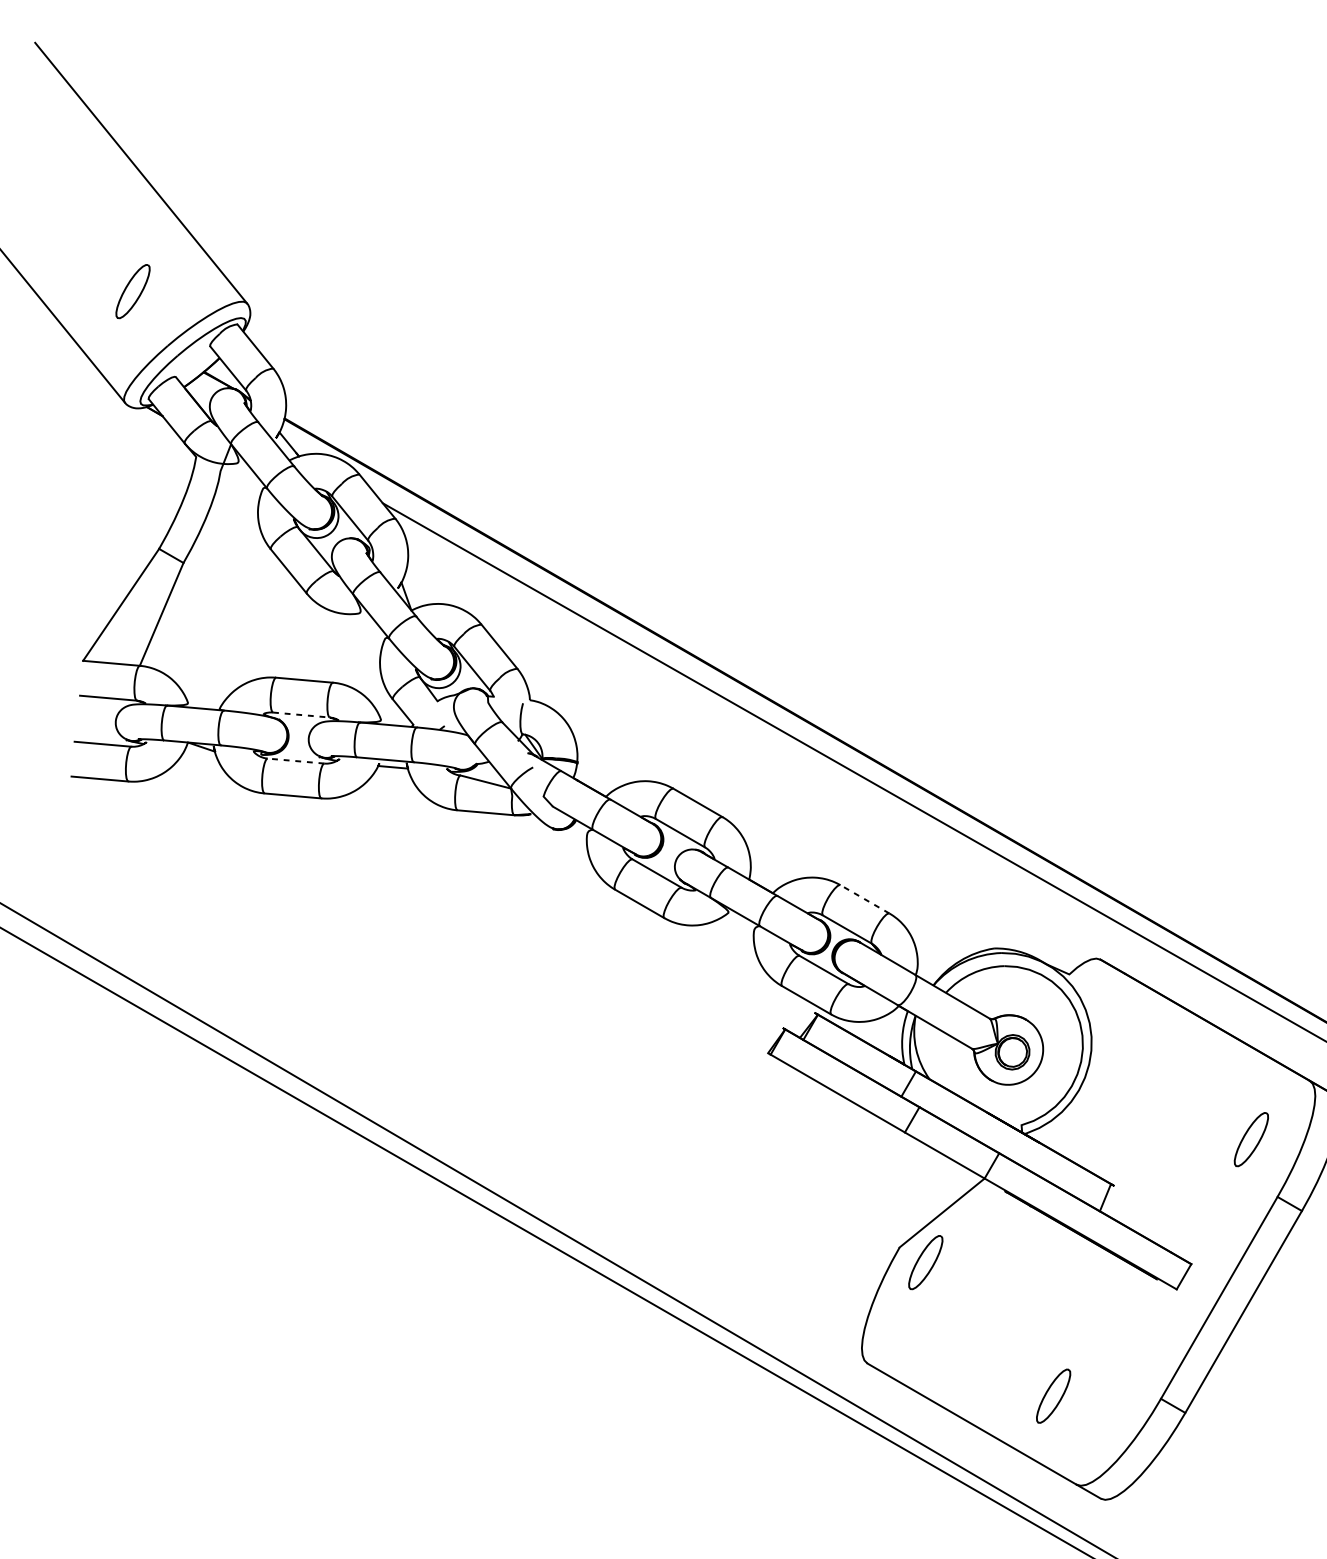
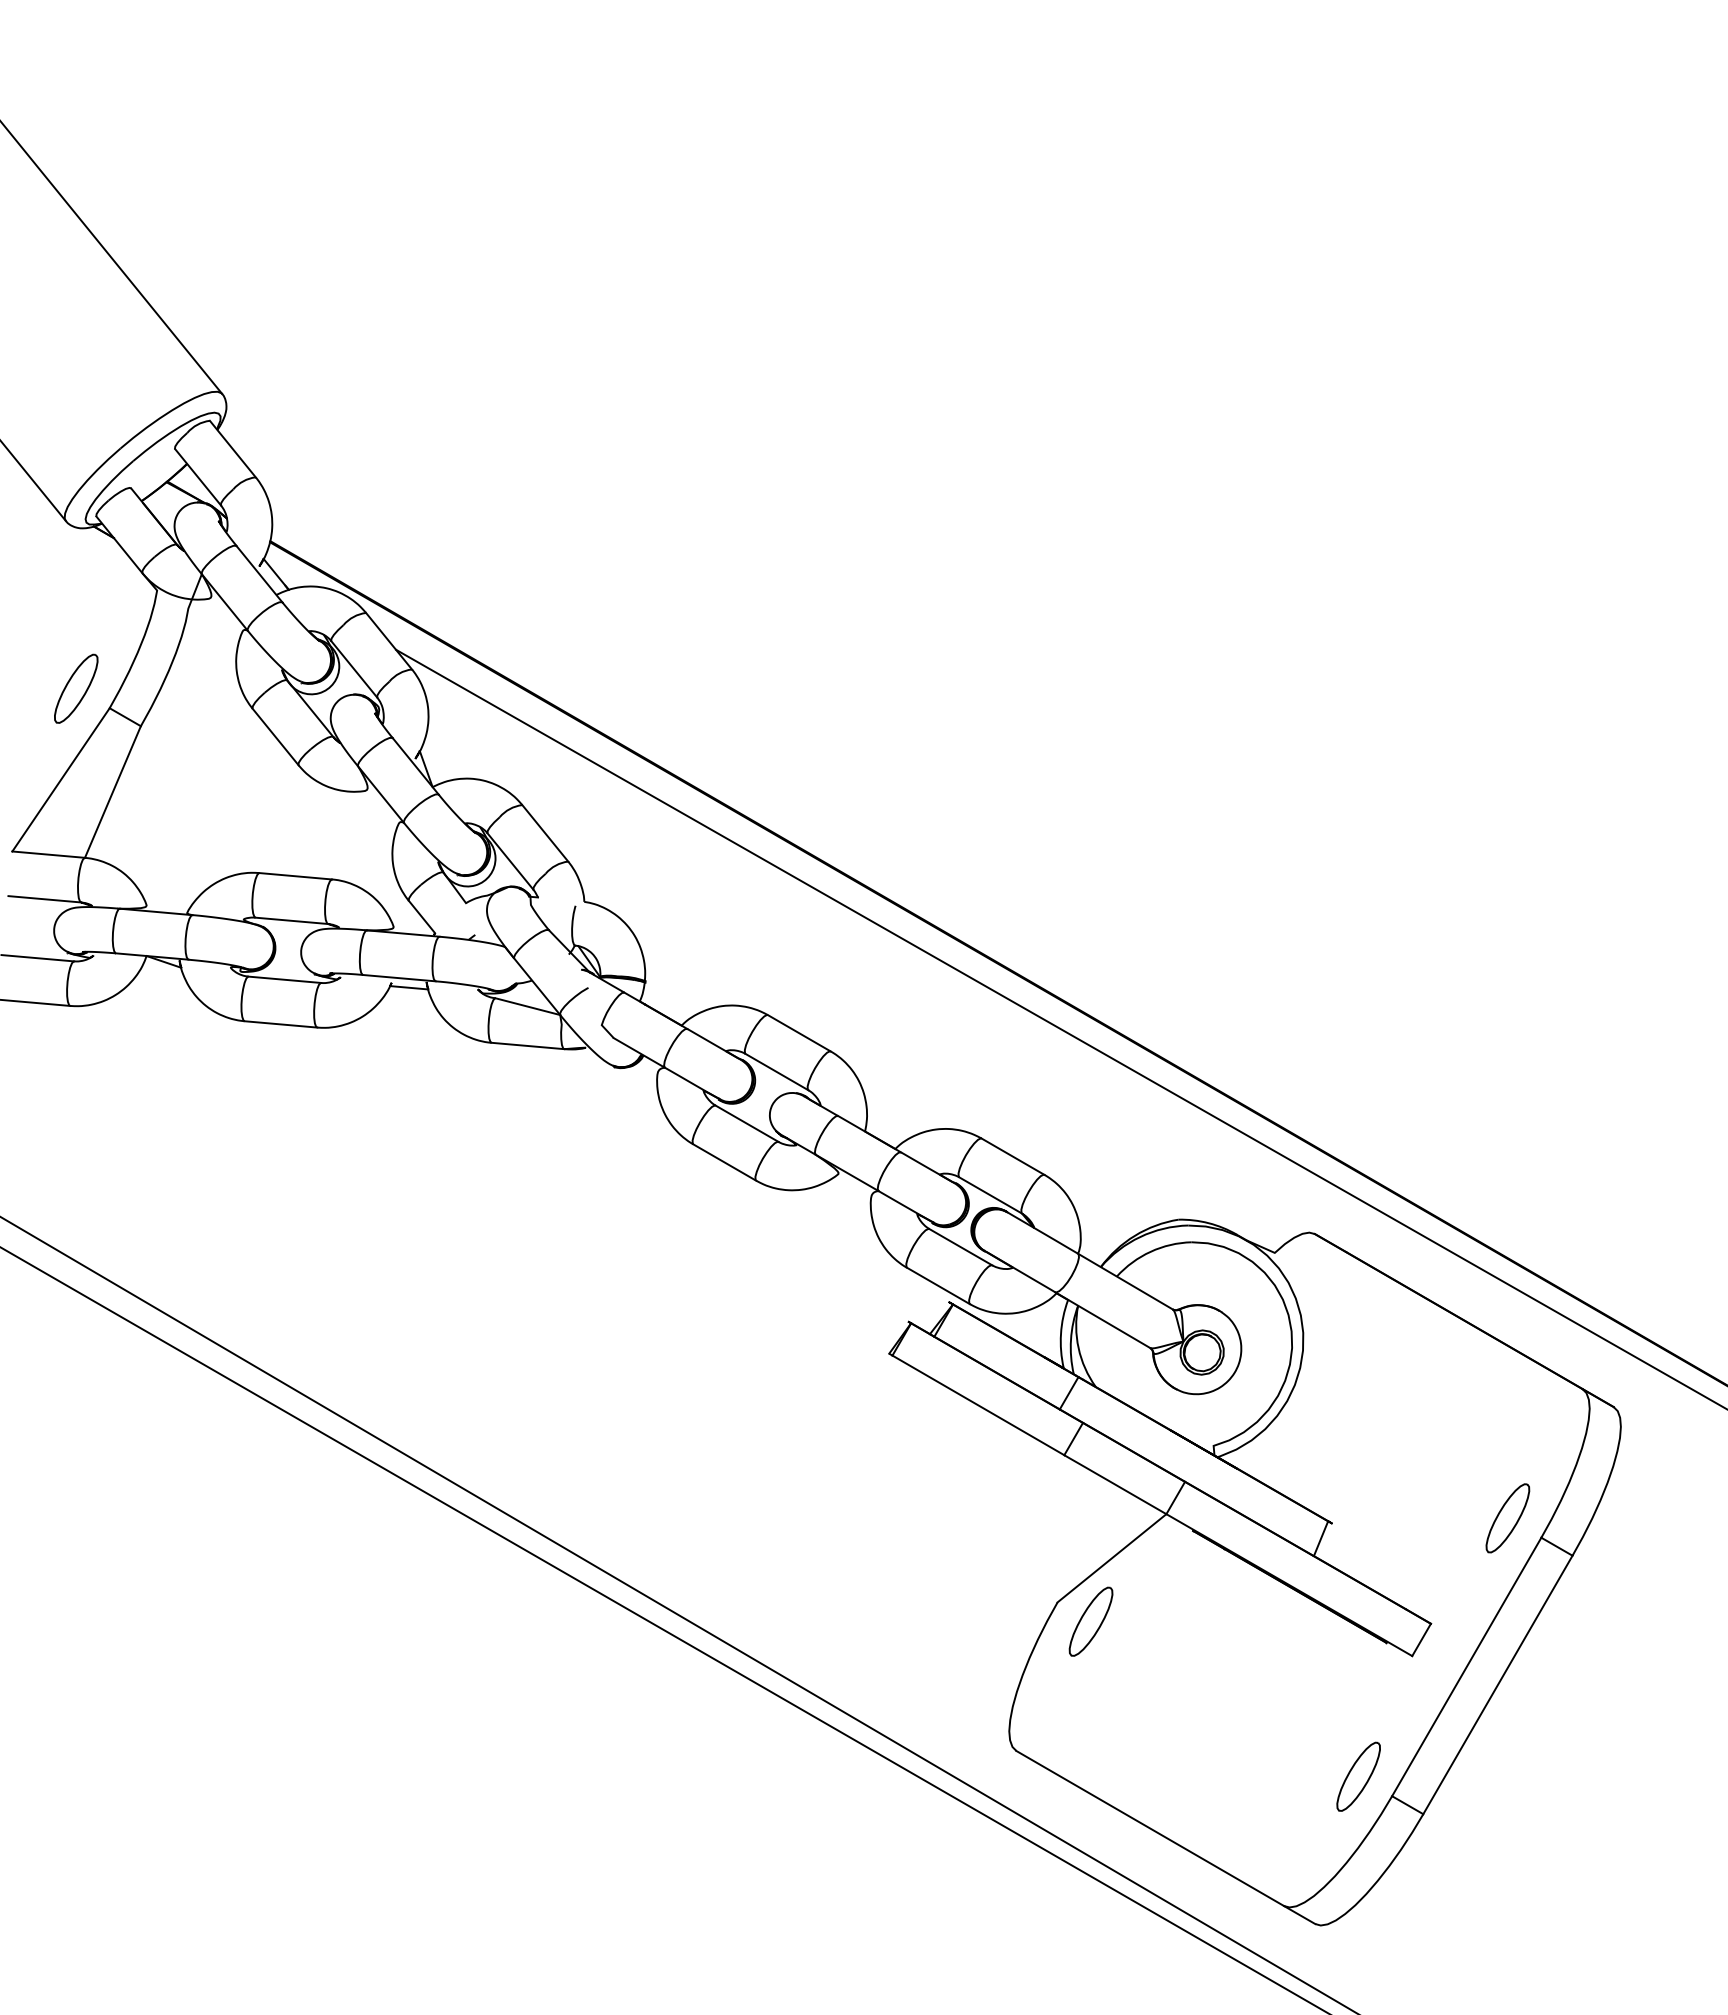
part: (133, 291) -> (76, 688), moved
line: (301, 714) -> (292, 920), dashed -> solid
line: (295, 760) -> (284, 979), dashed -> solid
line: (864, 899) -> (1012, 1156), dashed -> solid
part: (1251, 1139) -> (1507, 1518), moved
part: (1053, 1395) -> (1358, 1776), moved

